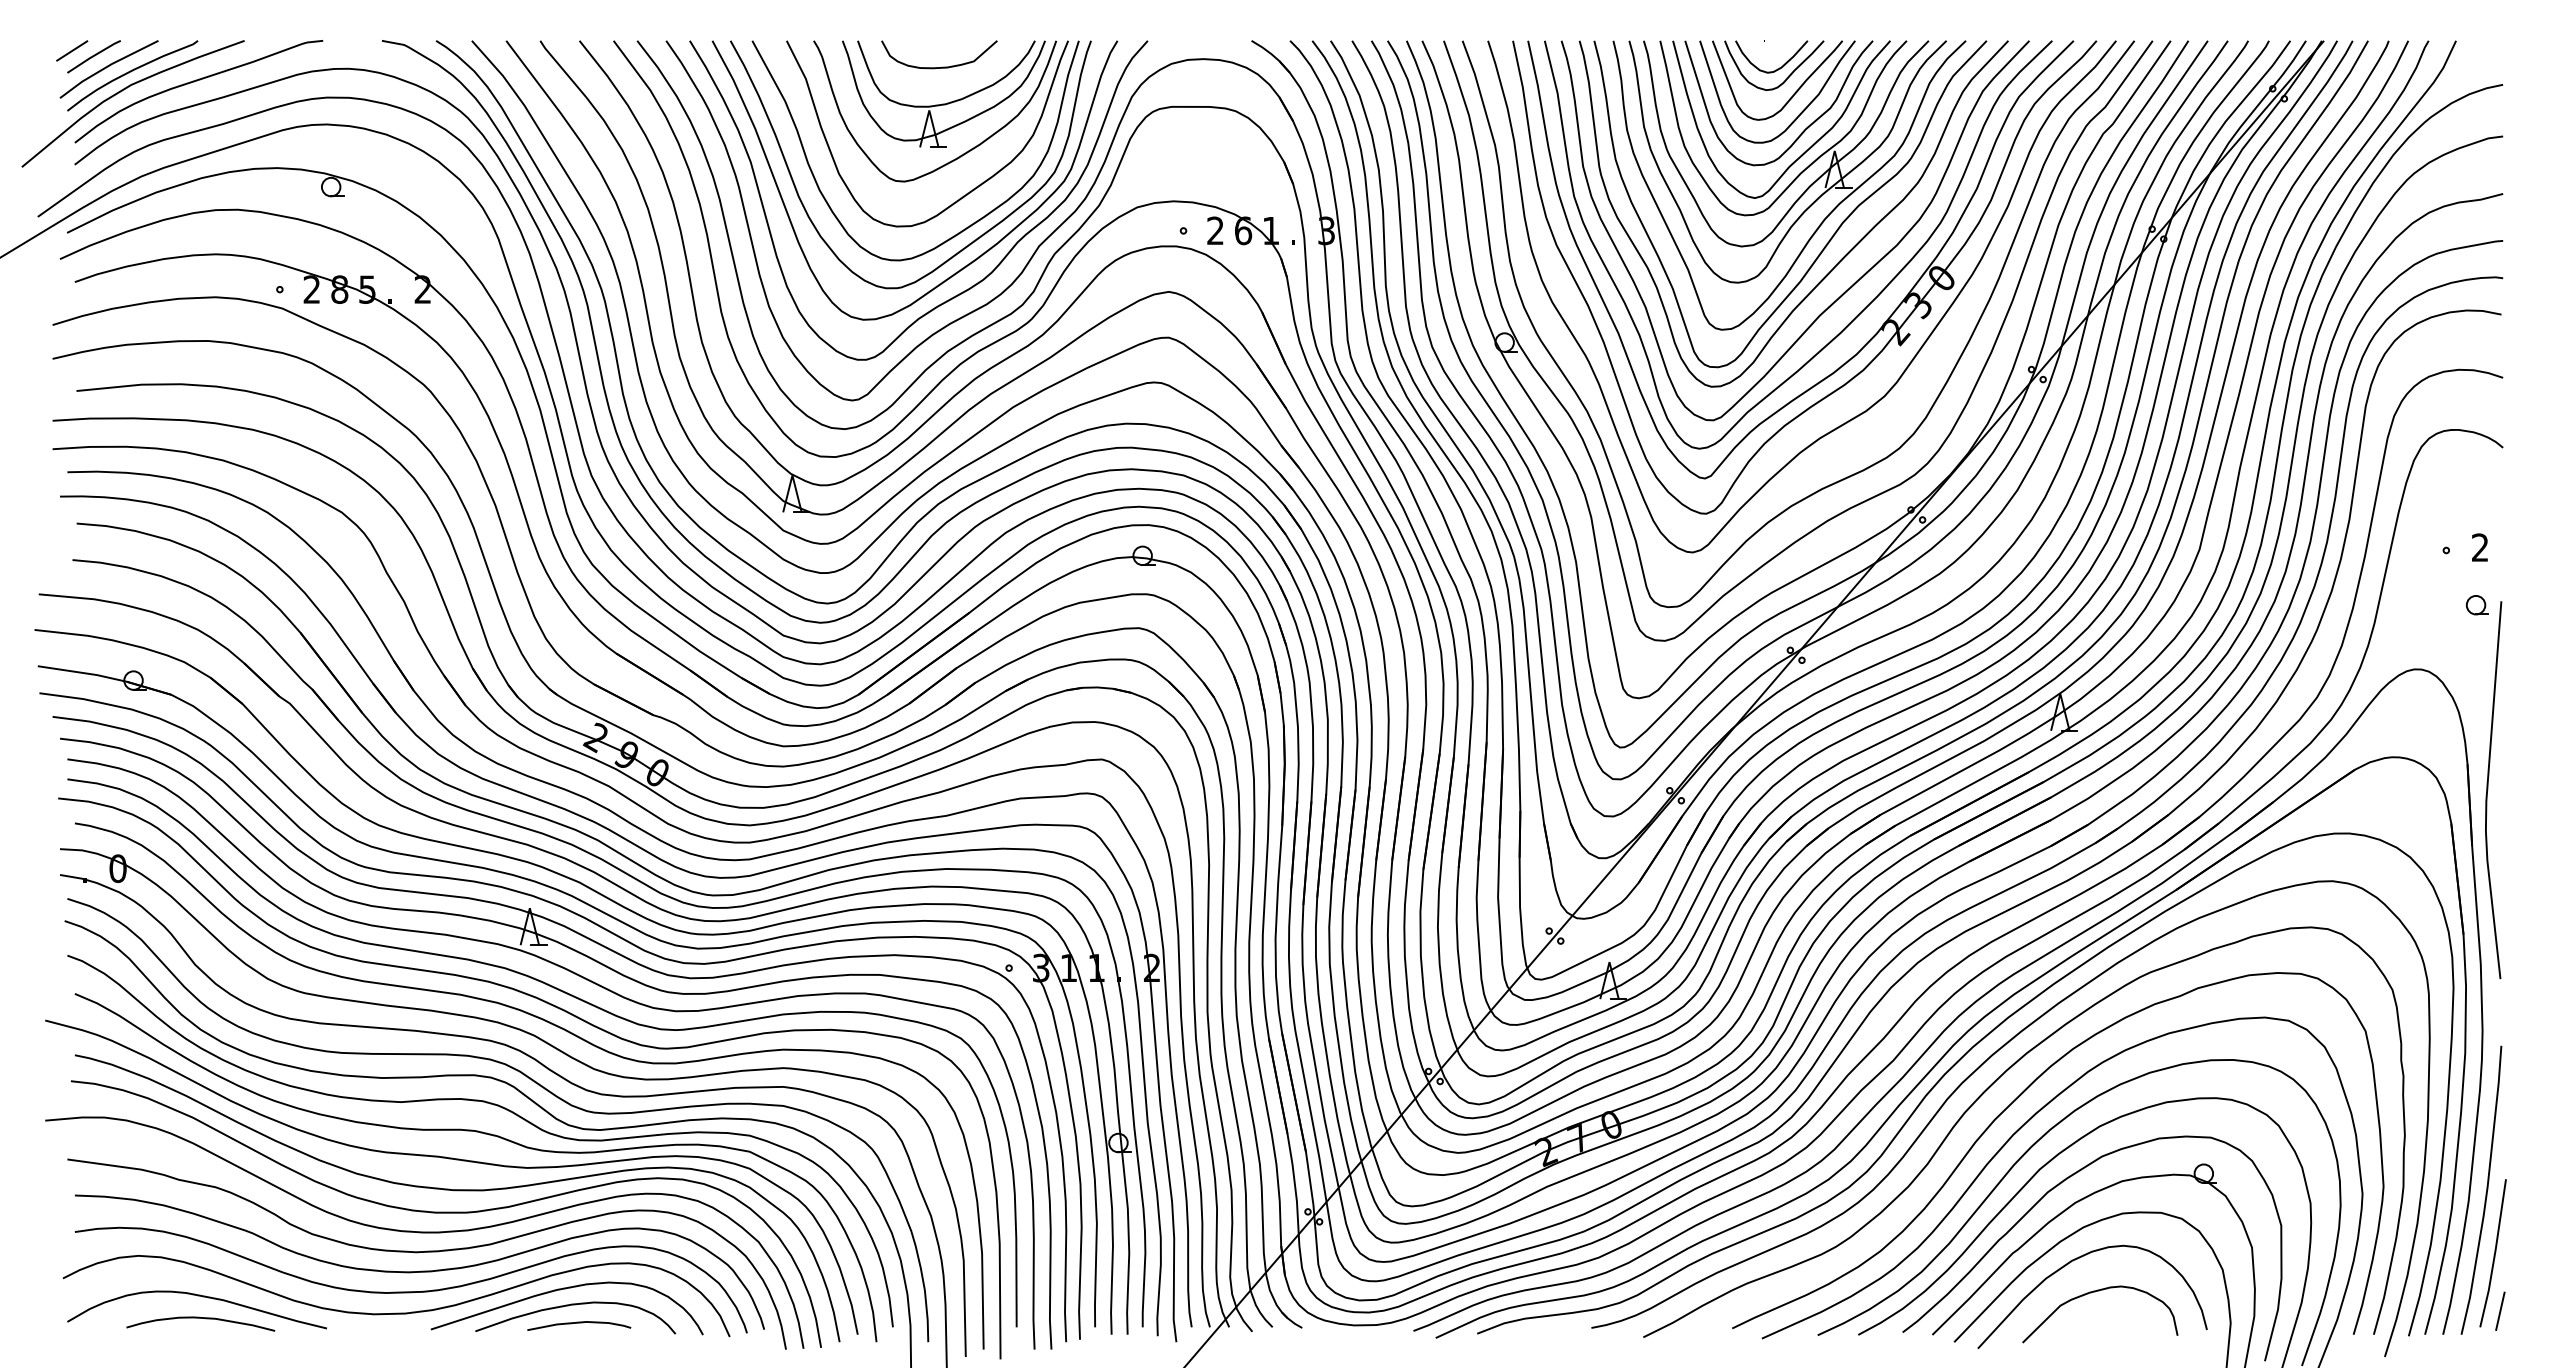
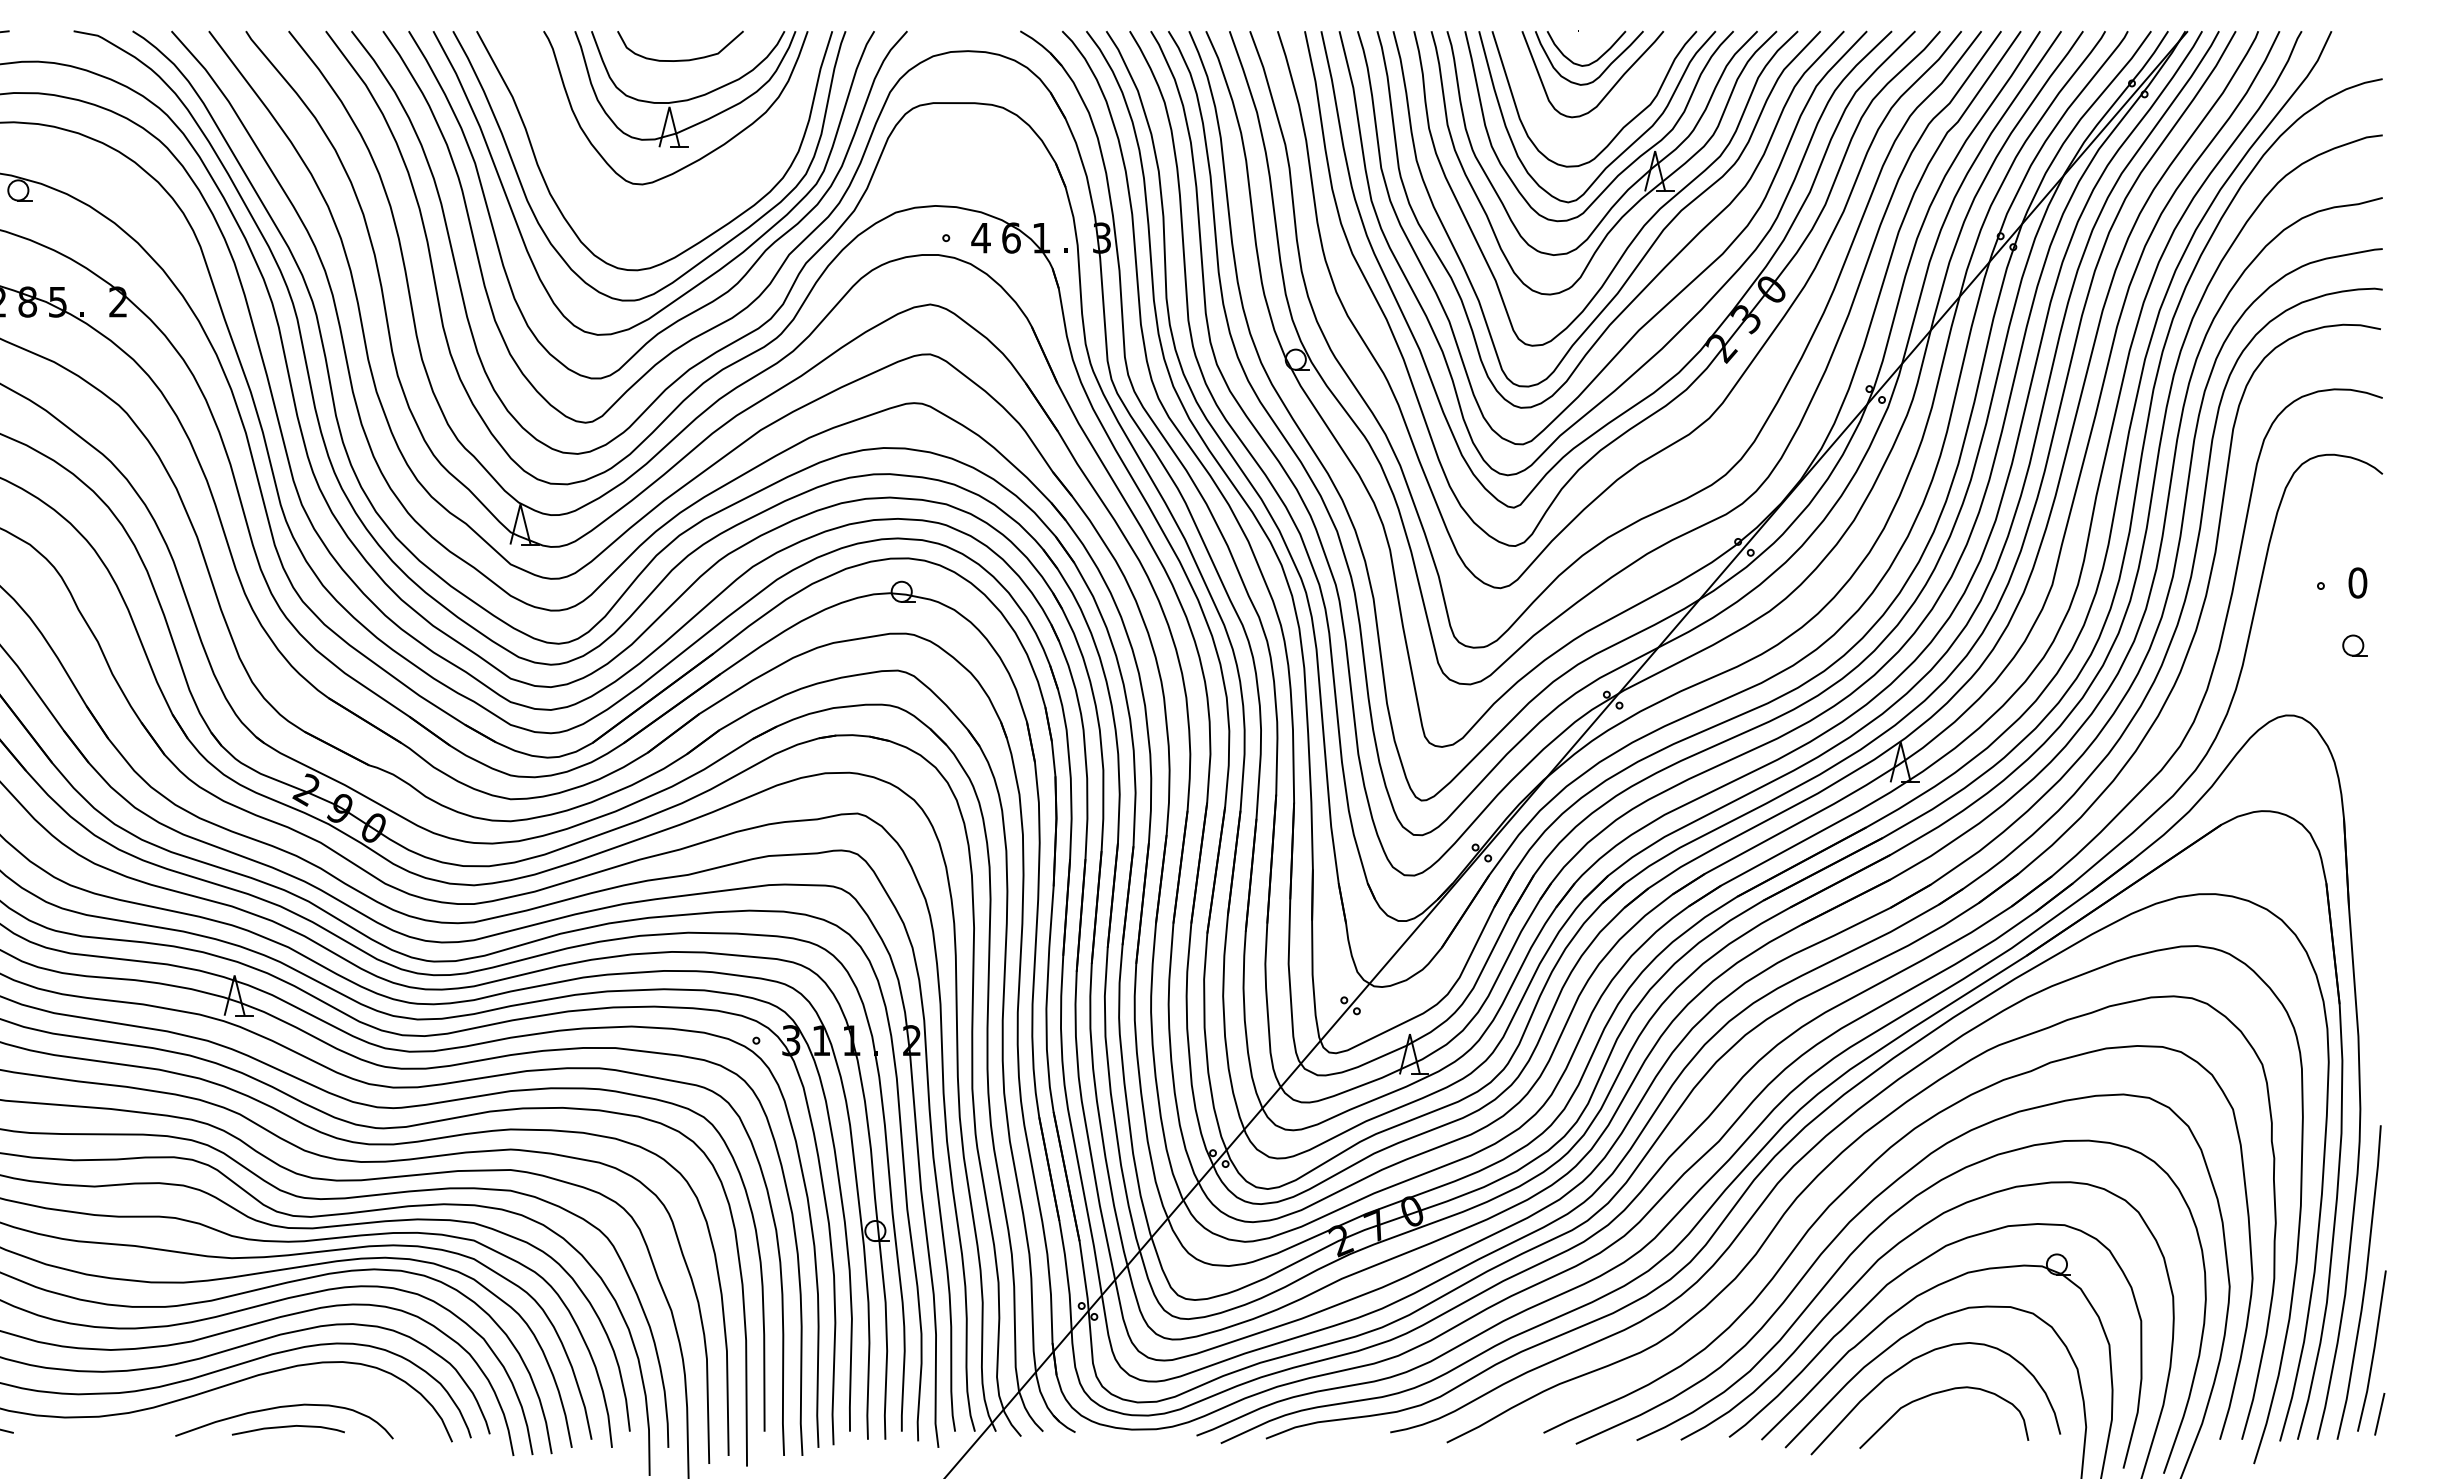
curve: (1799, 113) -> (1616, 110), removed
curve: (970, 190) -> (714, 194), removed
text: (1215, 230) -> (981, 237), 2 -> 4
text: (2479, 547) -> (2357, 582), 2 -> 0
line: (2488, 790) -> (2366, 847), removed
curve: (560, 1290) -> (268, 1391), removed

